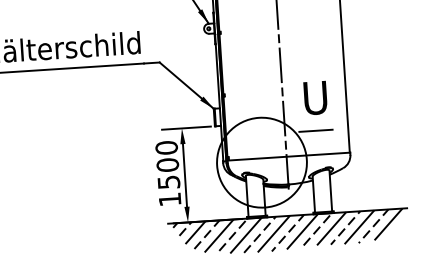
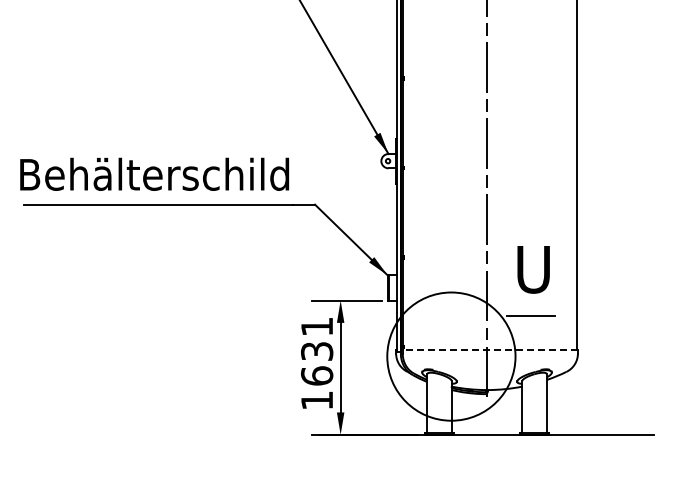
line: (289, 156) -> (490, 350), solid -> dashed
text: (168, 165) -> (317, 351), 1500 -> 1631
hatch: (289, 232) -> (483, 458), removed

